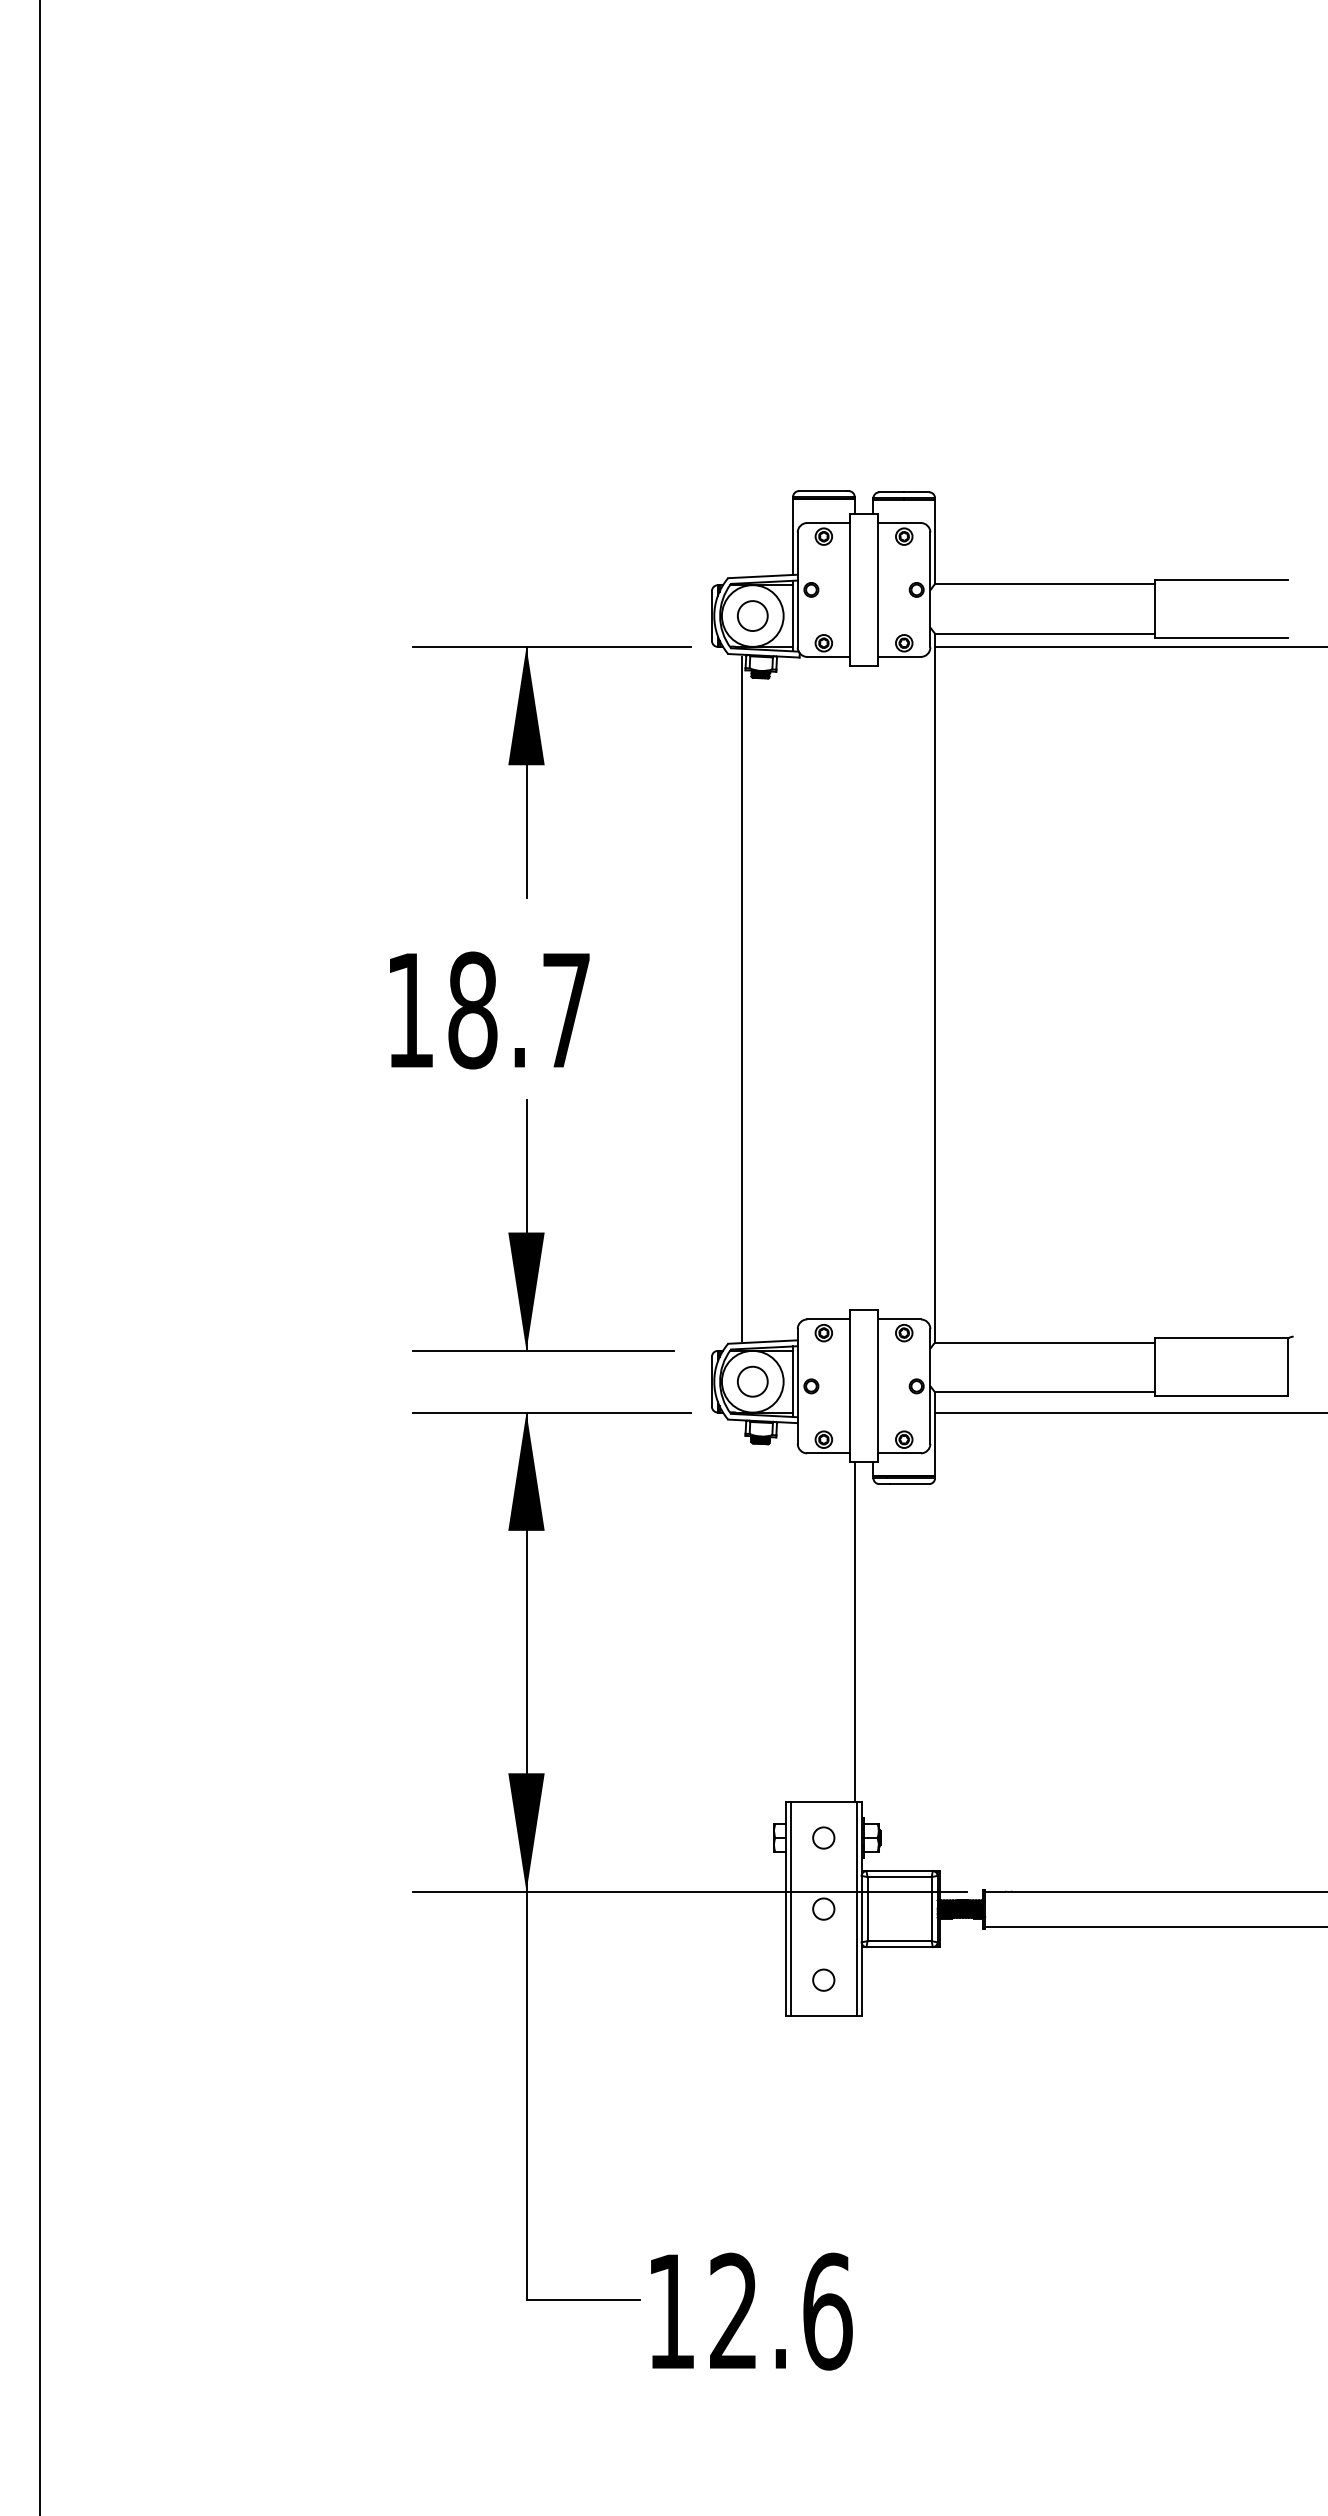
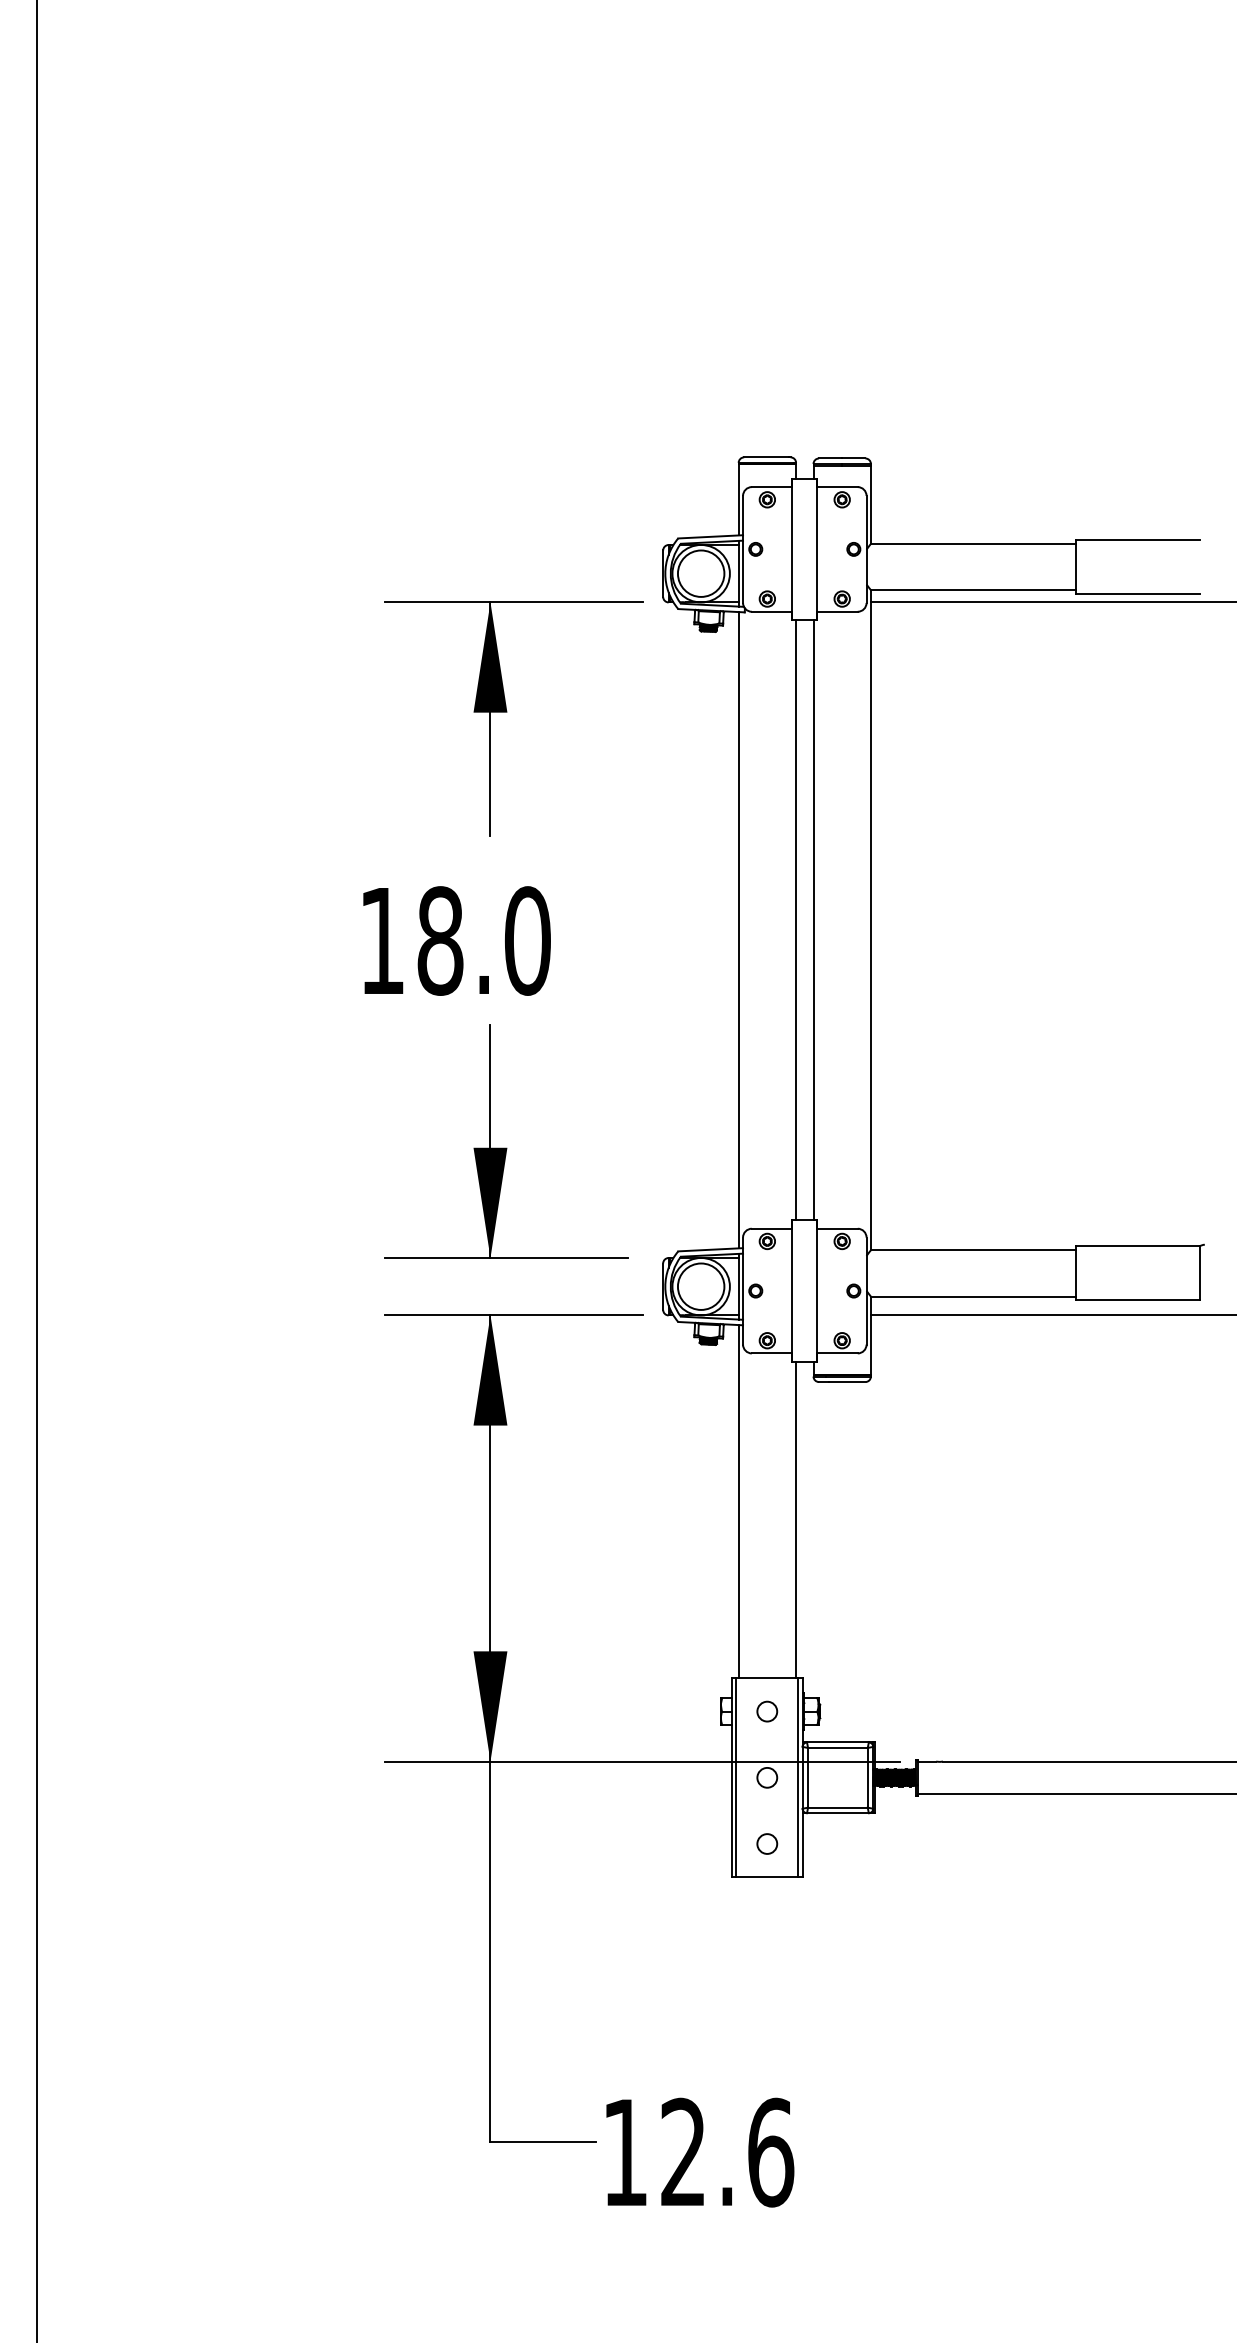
circle: (752, 616) -> (700, 574), size x1.67
line: (854, 987) -> (795, 919), added
line: (873, 987) -> (813, 919), added
line: (742, 998) -> (739, 929), moved
text: (566, 1010) -> (527, 941), 18.7 -> 18.0
circle: (752, 1381) -> (700, 1286), size x1.67
line: (793, 1612) -> (739, 1501), added

